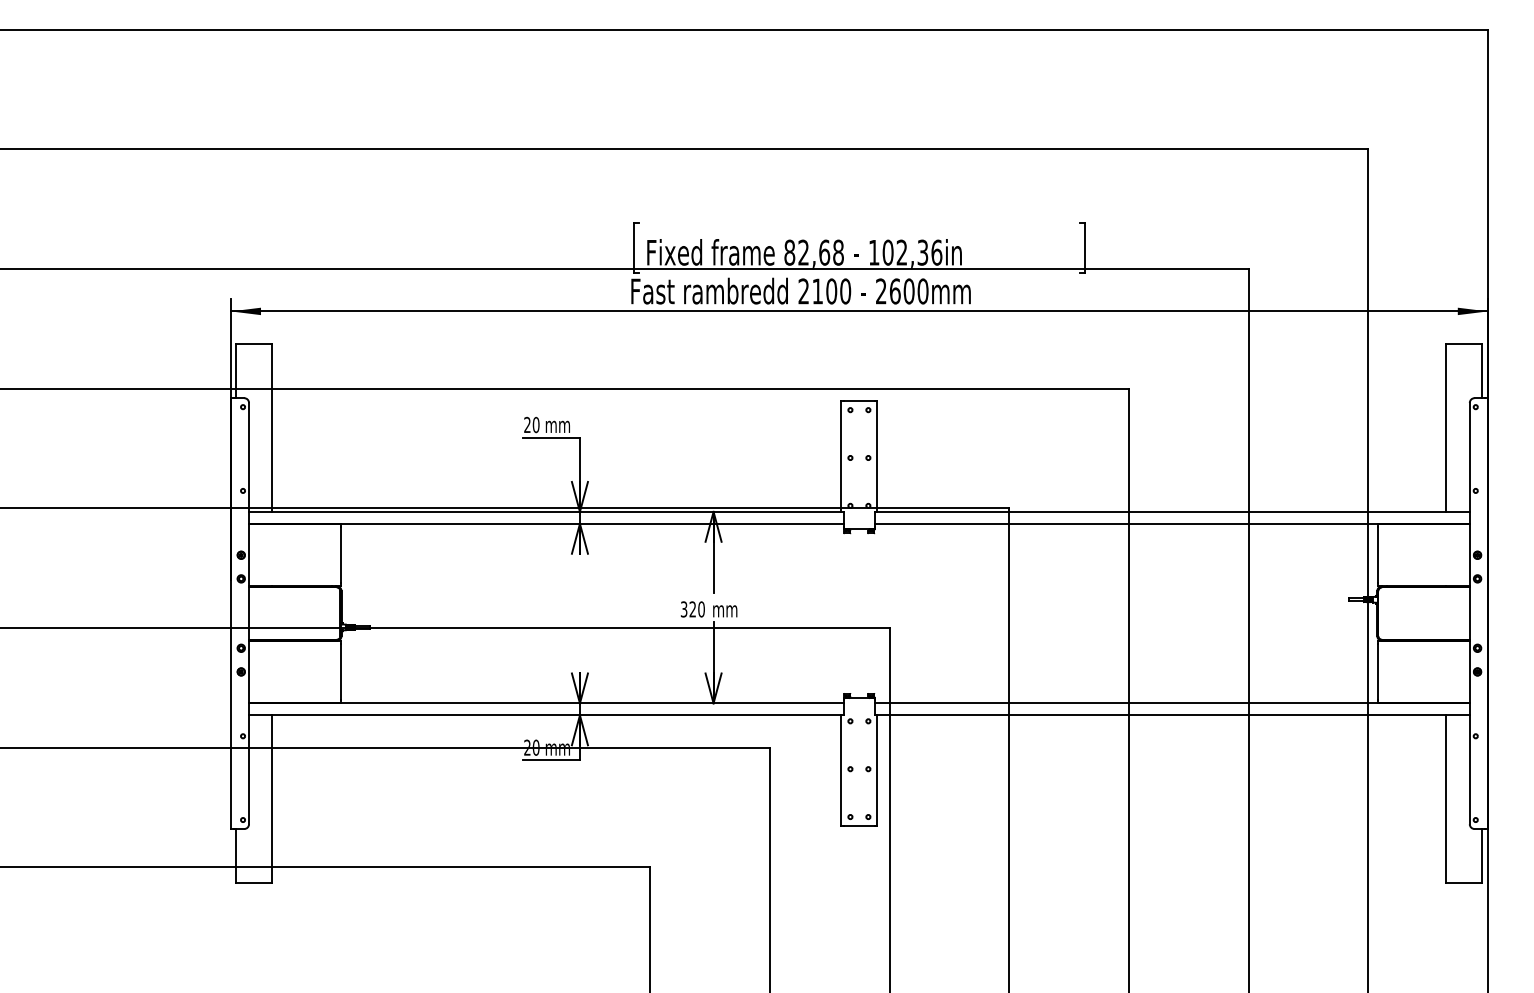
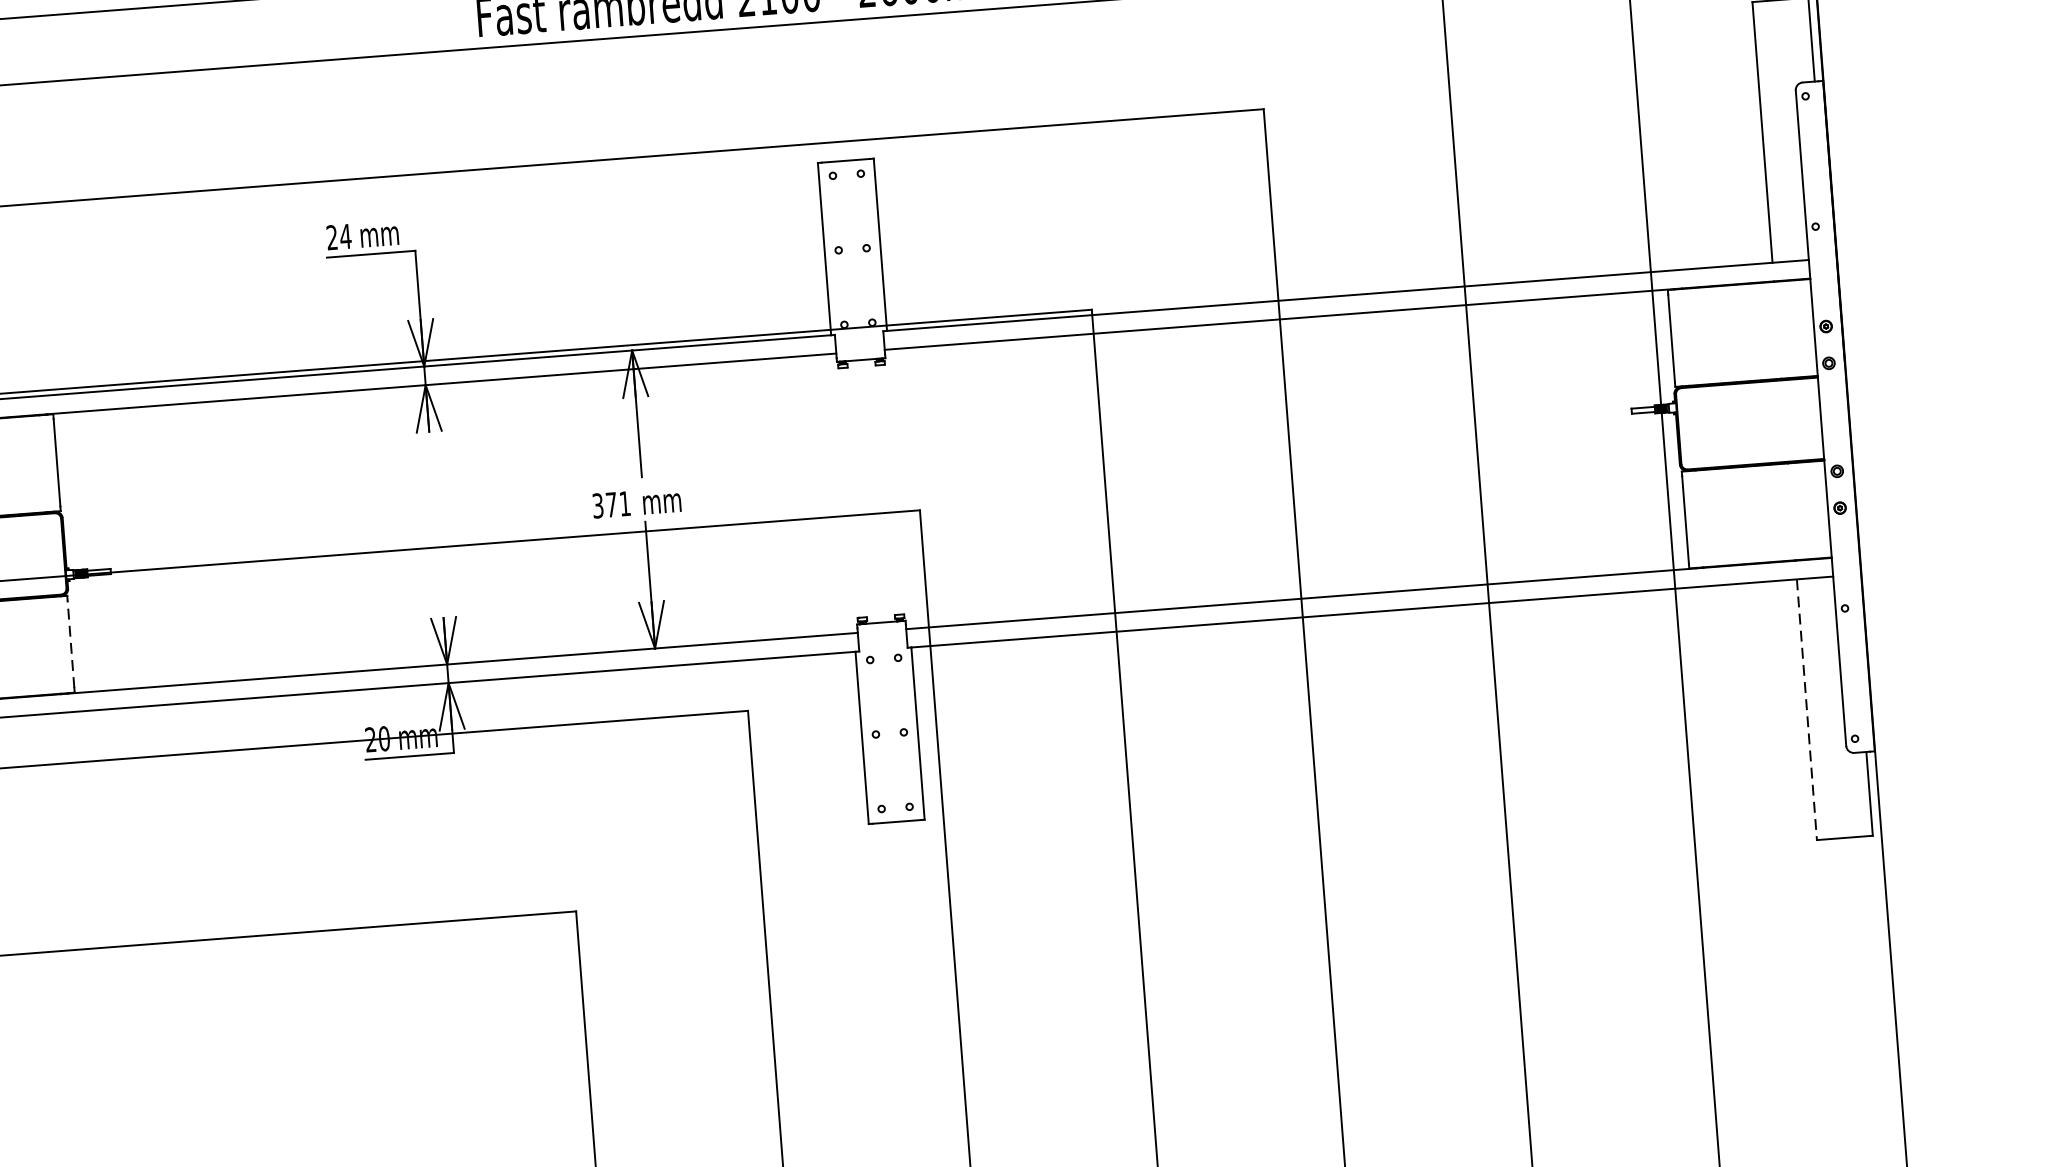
text: (535, 424) -> (344, 235), 20 -> 24
text: (696, 609) -> (617, 504), 320 -> 371
line: (340, 671) -> (70, 643), solid -> dashed
line: (1446, 799) -> (1807, 710), solid -> dashed

